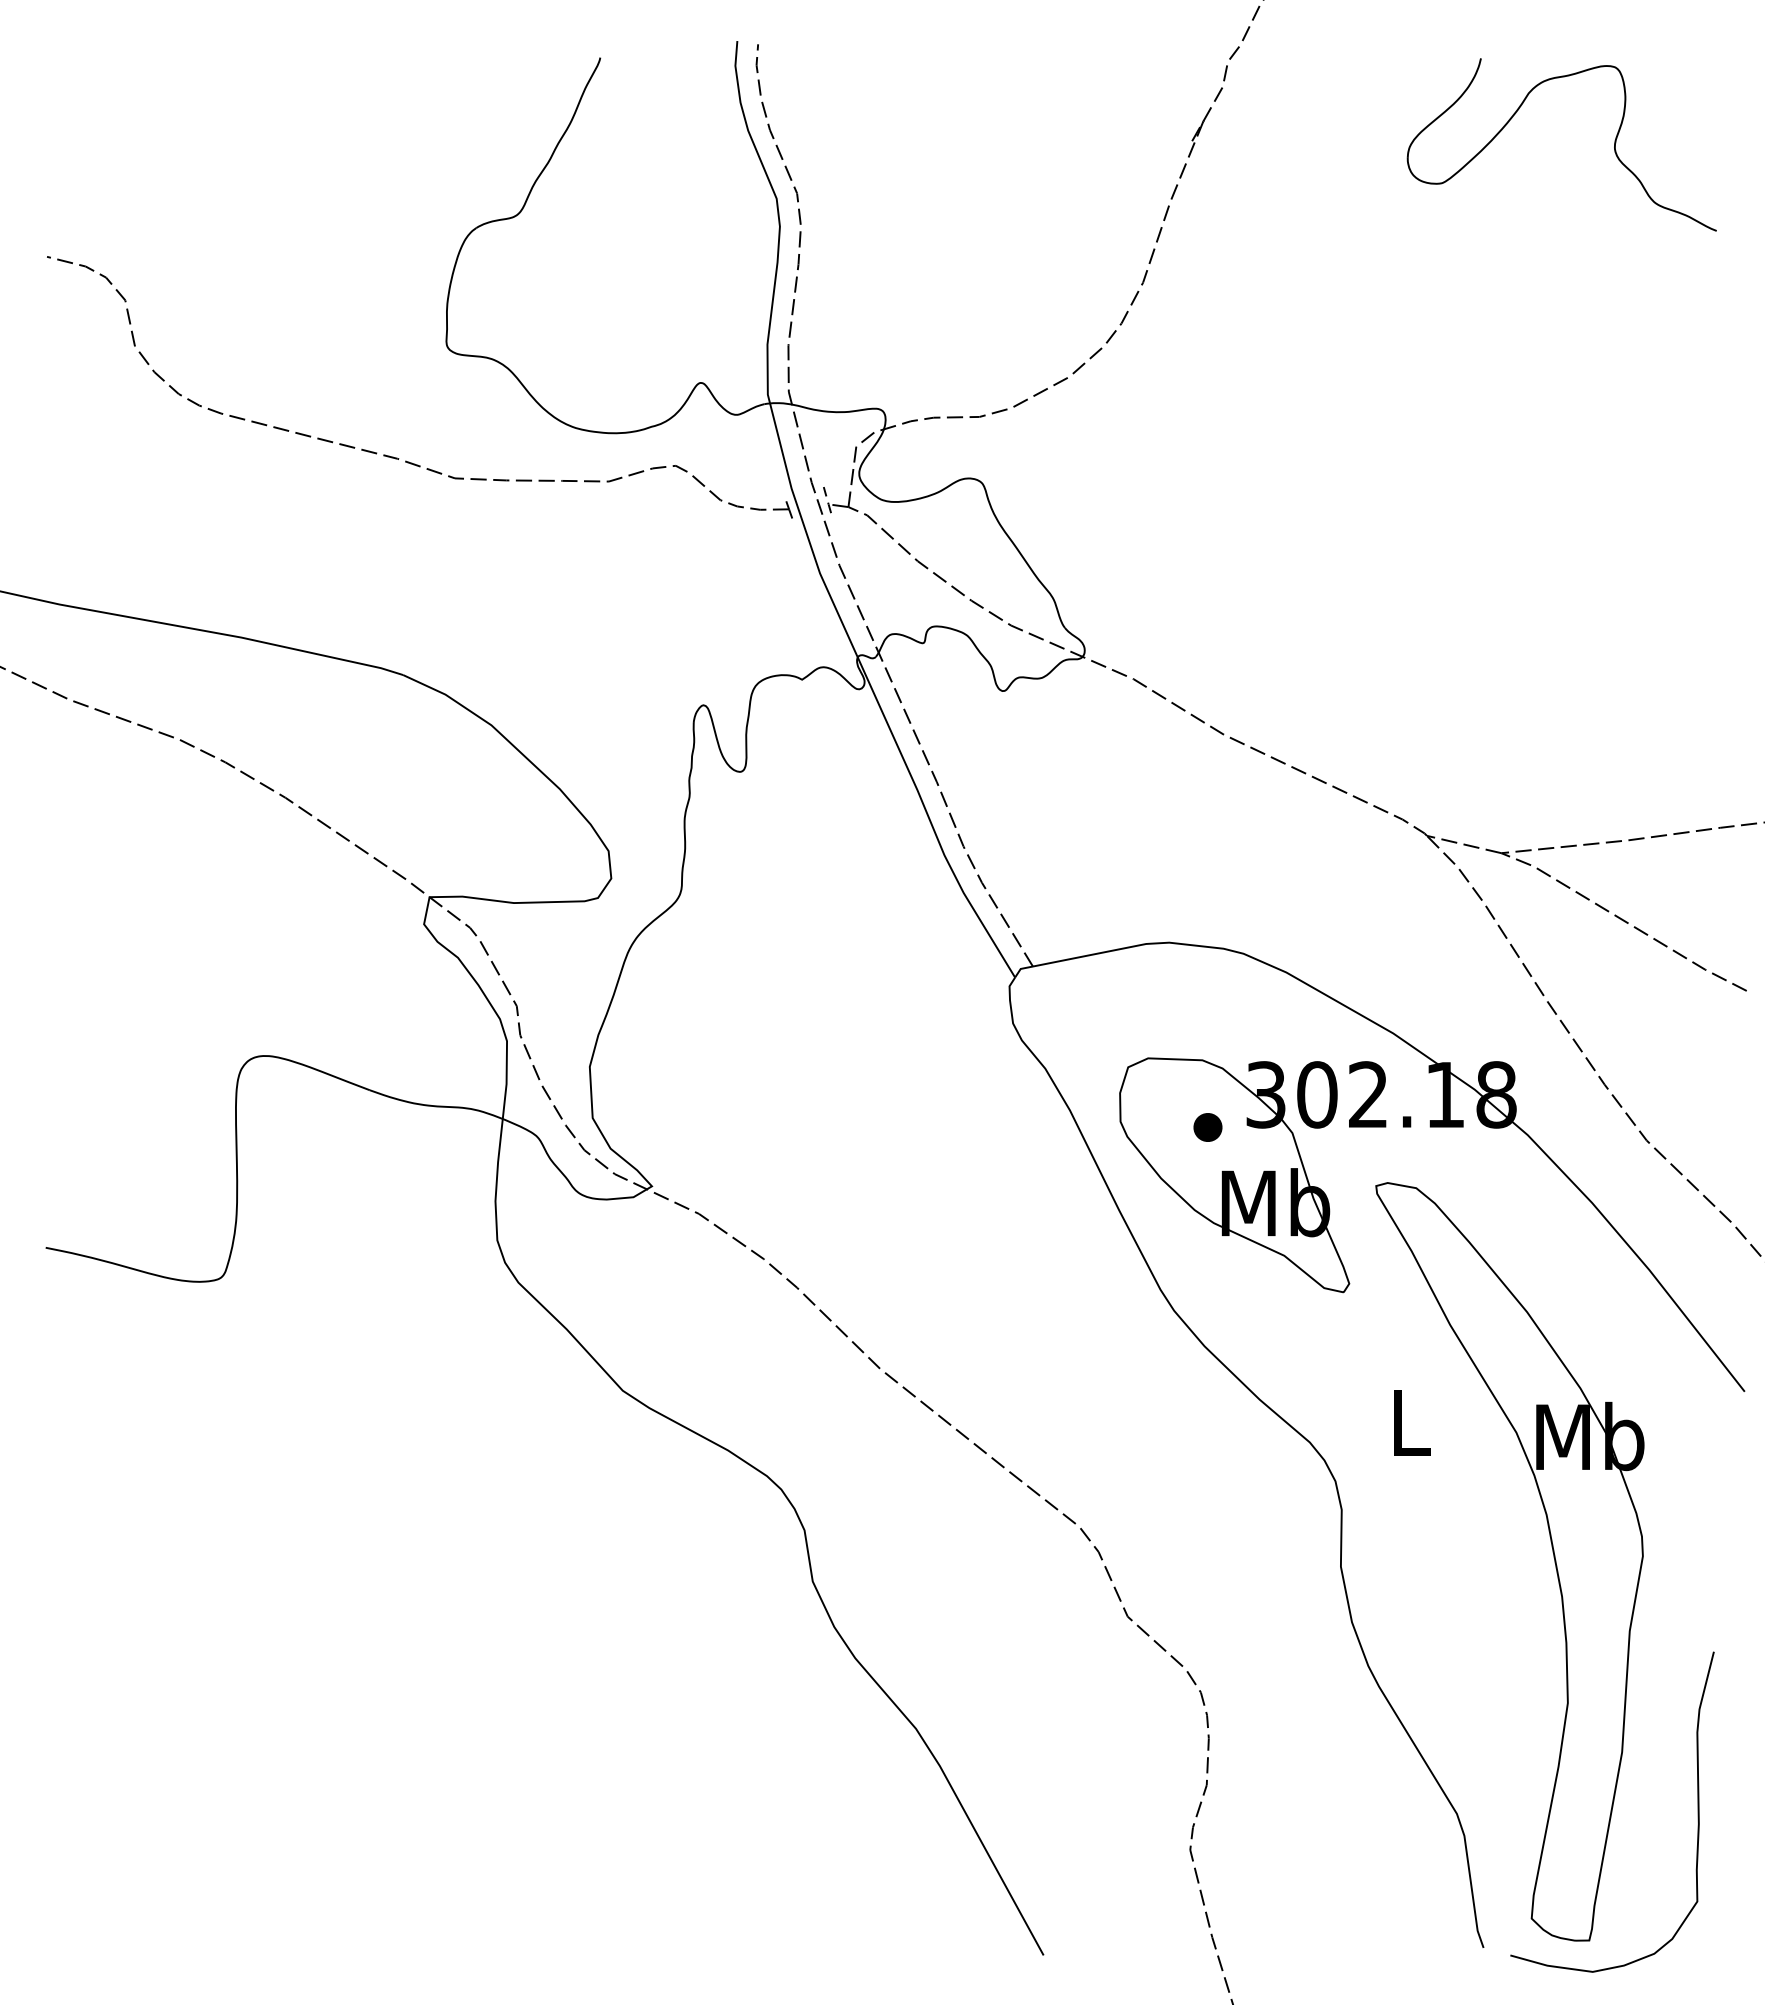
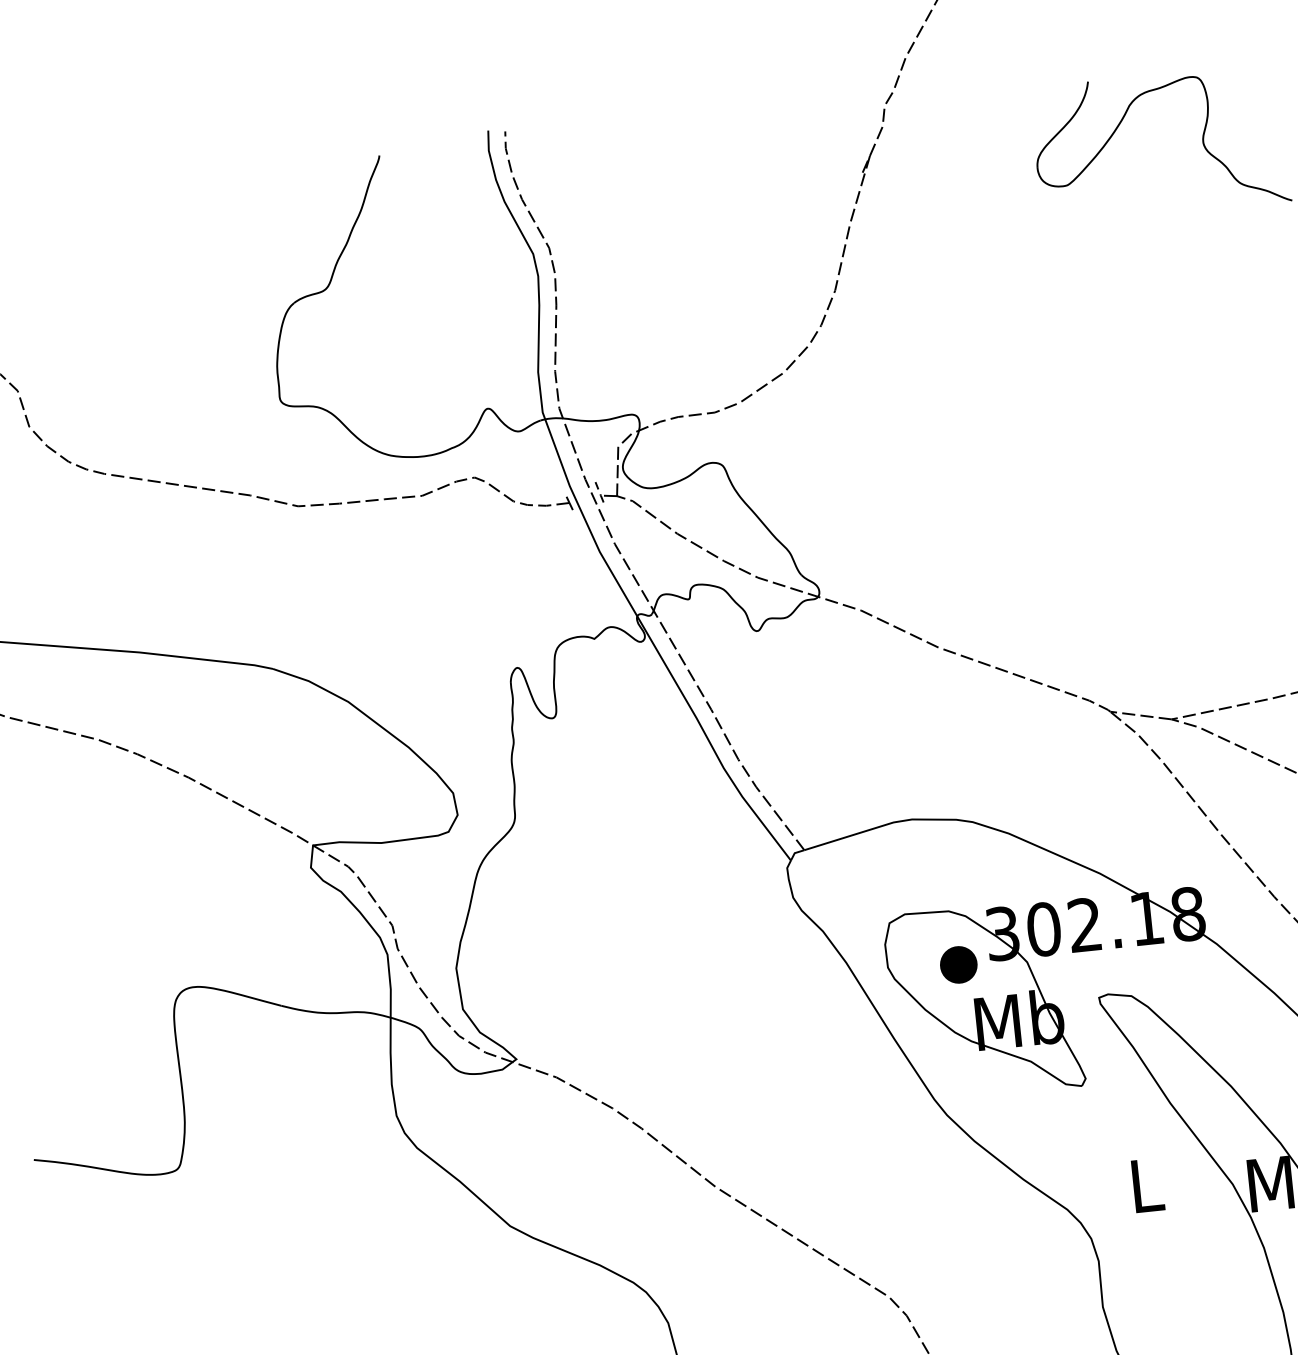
part: (1207, 1127) -> (958, 964), size x1.6

